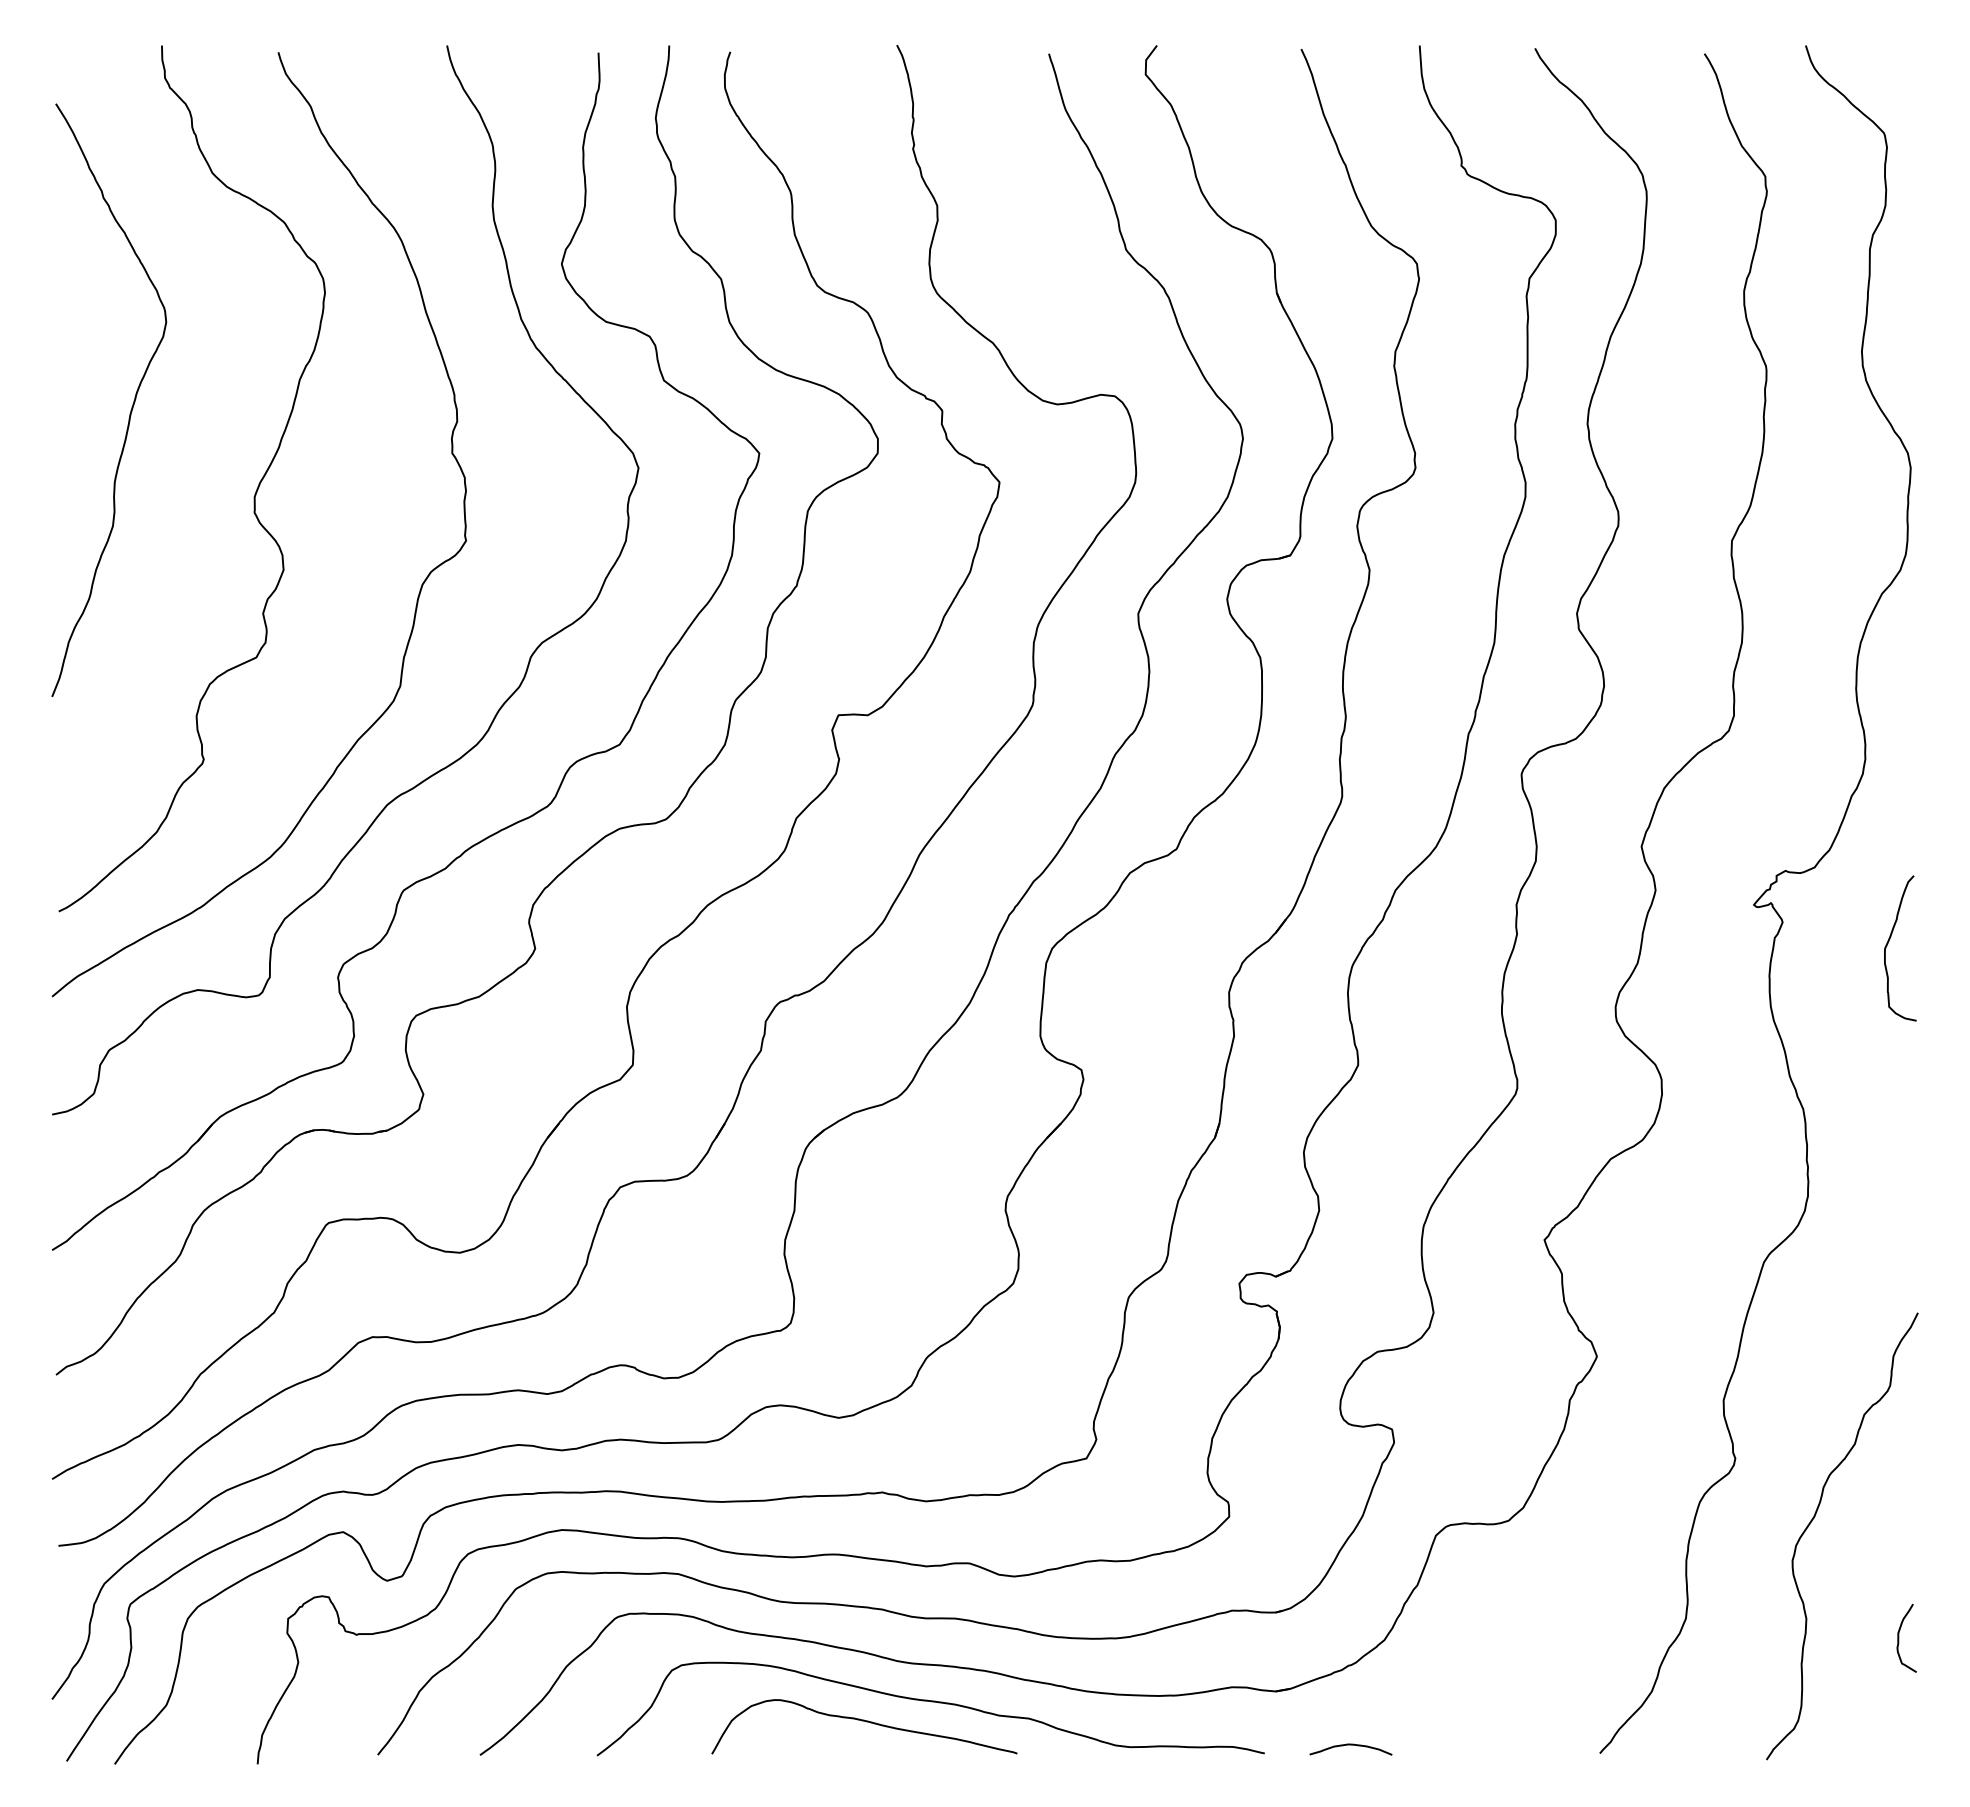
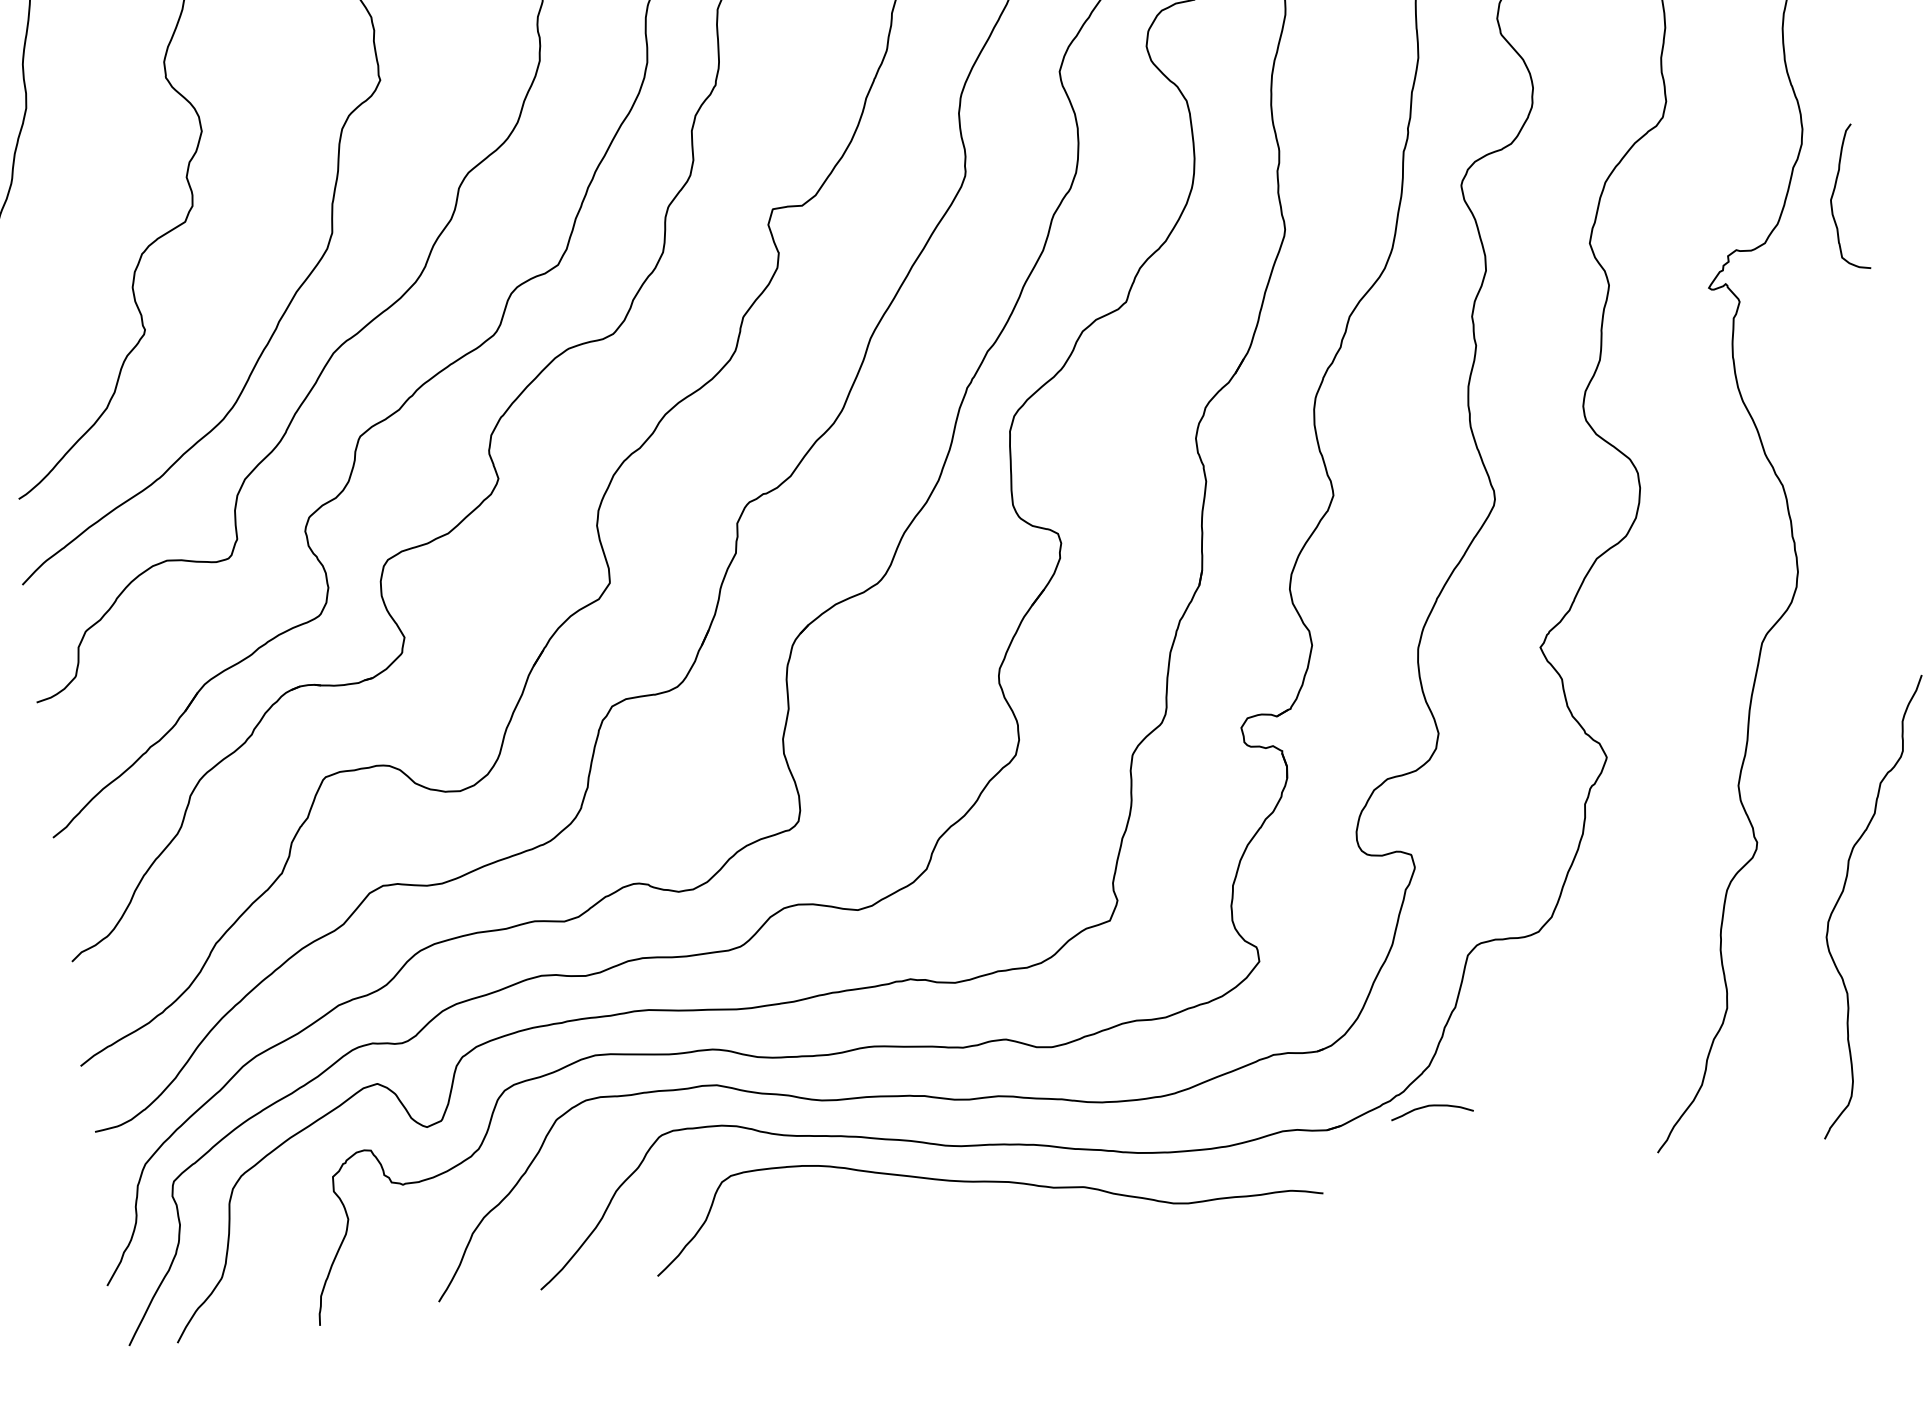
curve: (1888, 943) -> (1833, 194), moved
curve: (866, 1722) -> (922, 1210), removed
curve: (1350, 1745) -> (1431, 1106), moved

